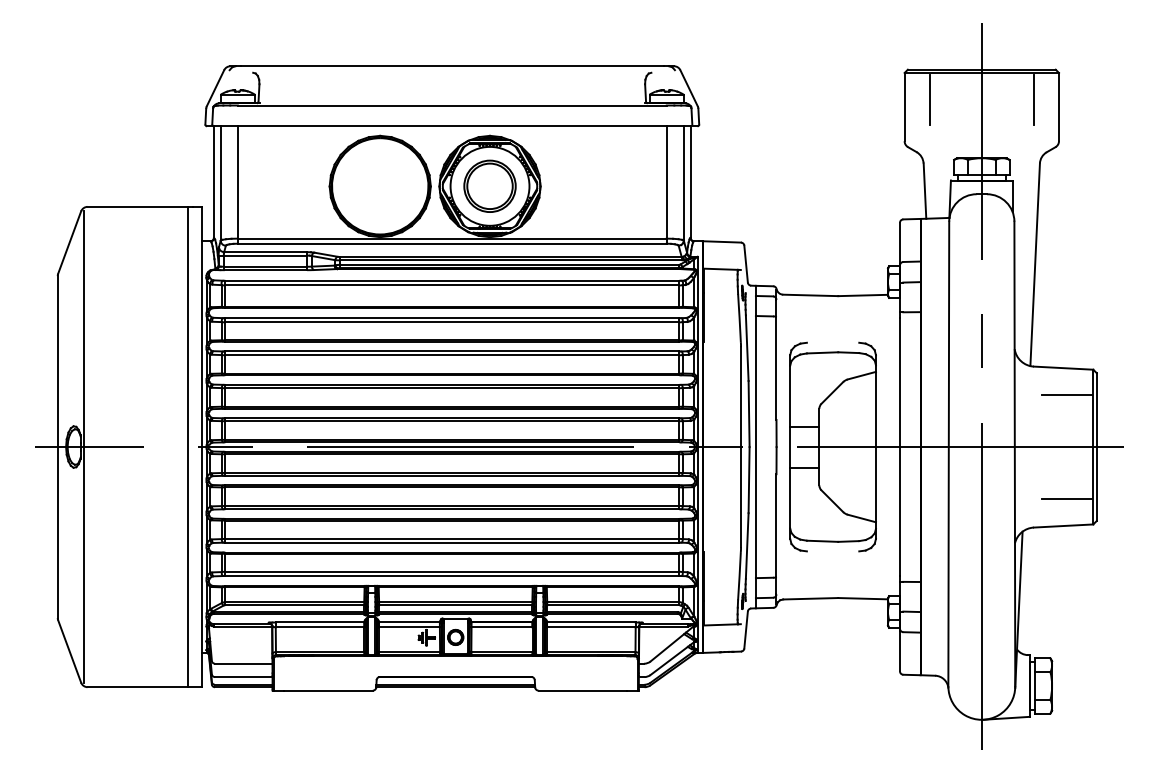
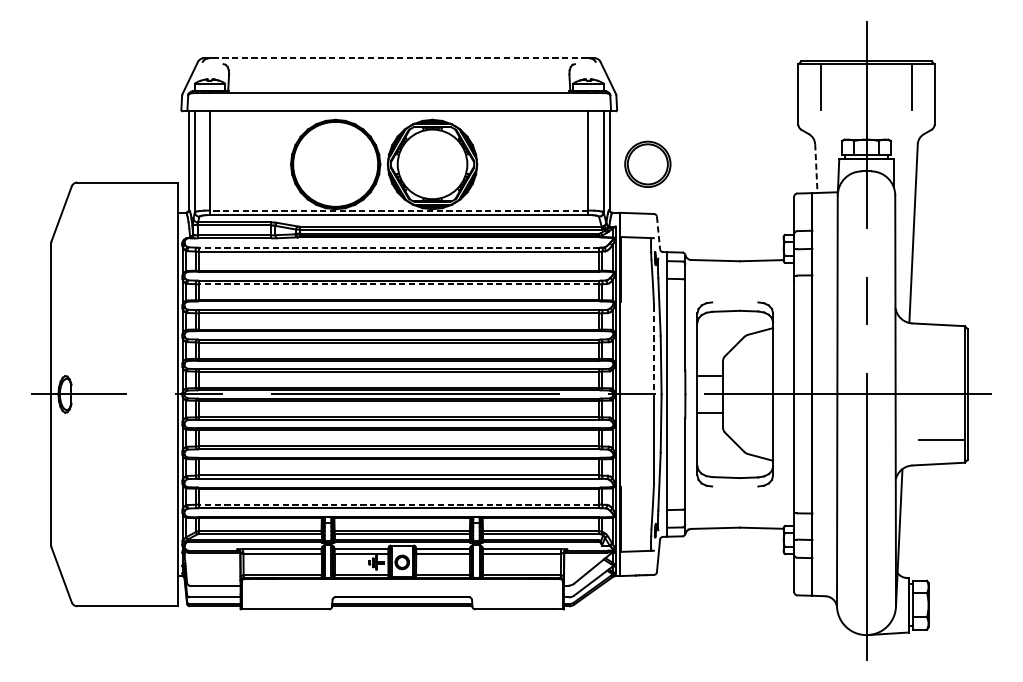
line: (452, 66) -> (399, 58), solid -> dashed
part: (489, 185) -> (647, 163), moved
line: (924, 191) -> (815, 168), solid -> dashed
line: (451, 238) -> (398, 210), solid -> dashed
line: (746, 264) -> (658, 233), solid -> dashed
line: (452, 280) -> (399, 247), solid -> dashed
line: (452, 322) -> (399, 284), solid -> dashed
line: (1066, 395) -> (941, 348), removed
line: (741, 397) -> (654, 350), solid -> dashed
line: (83, 446) -> (73, 393), removed
line: (188, 446) -> (166, 393), removed
line: (452, 571) -> (399, 504), solid -> dashed

